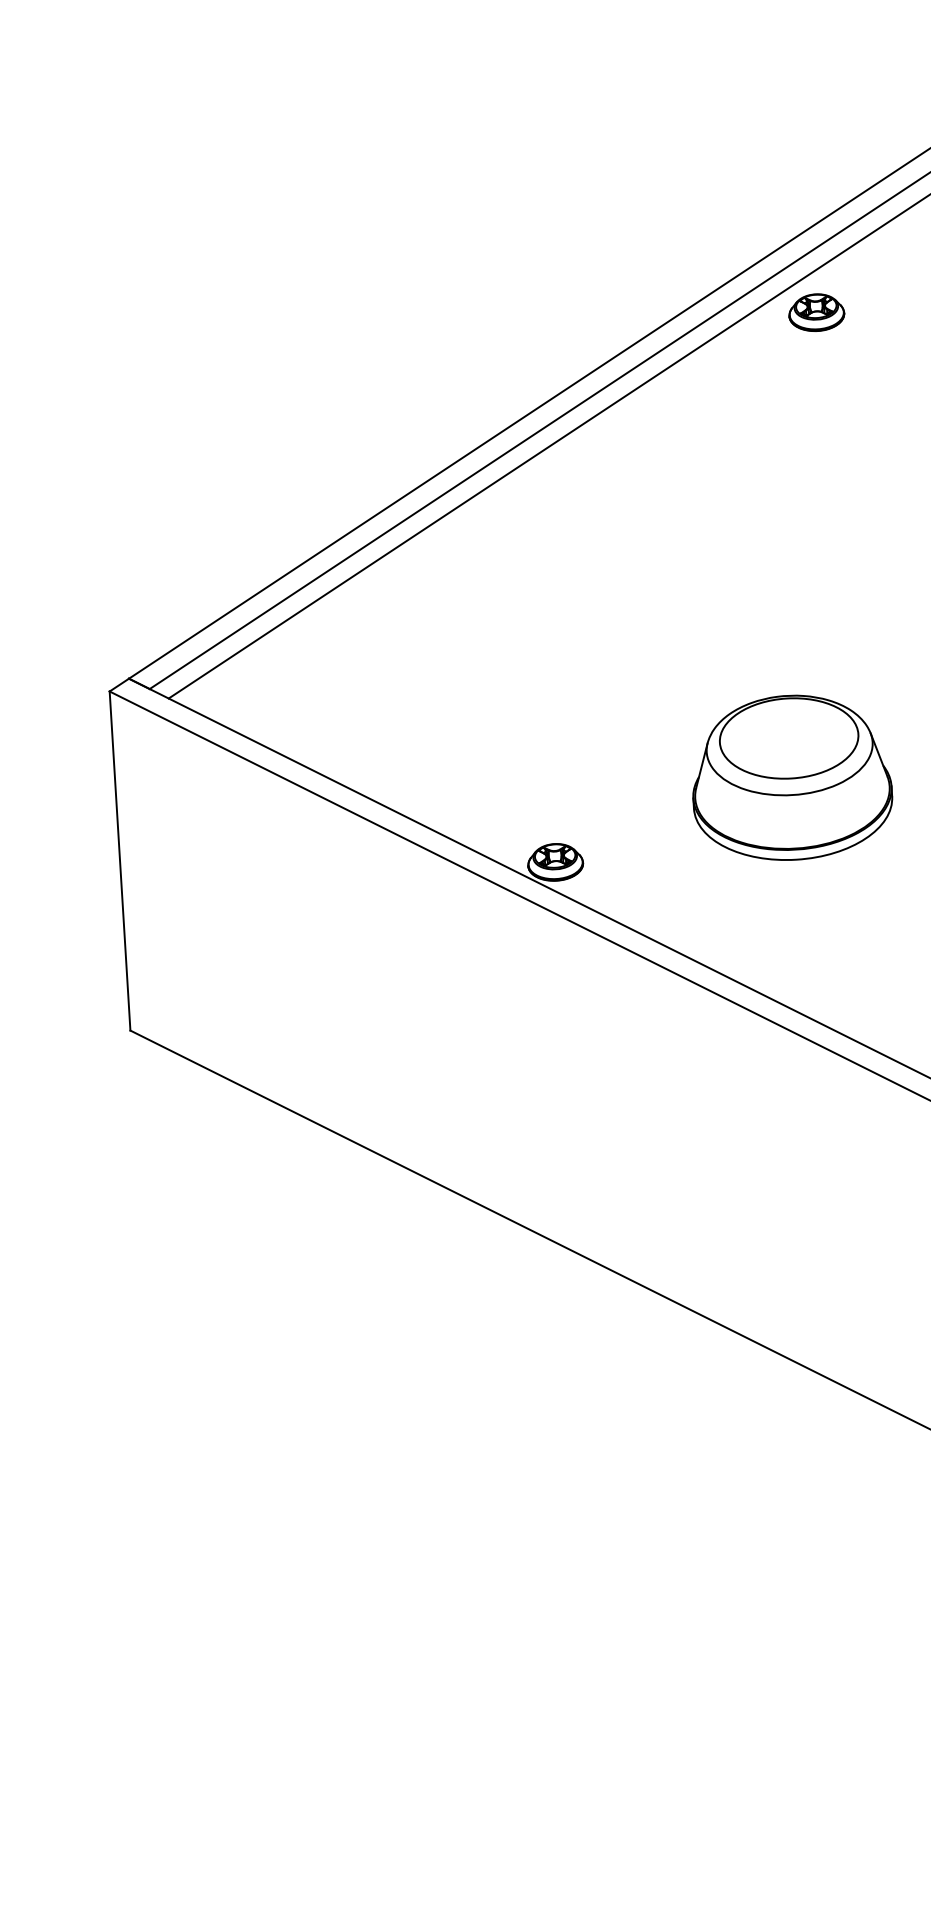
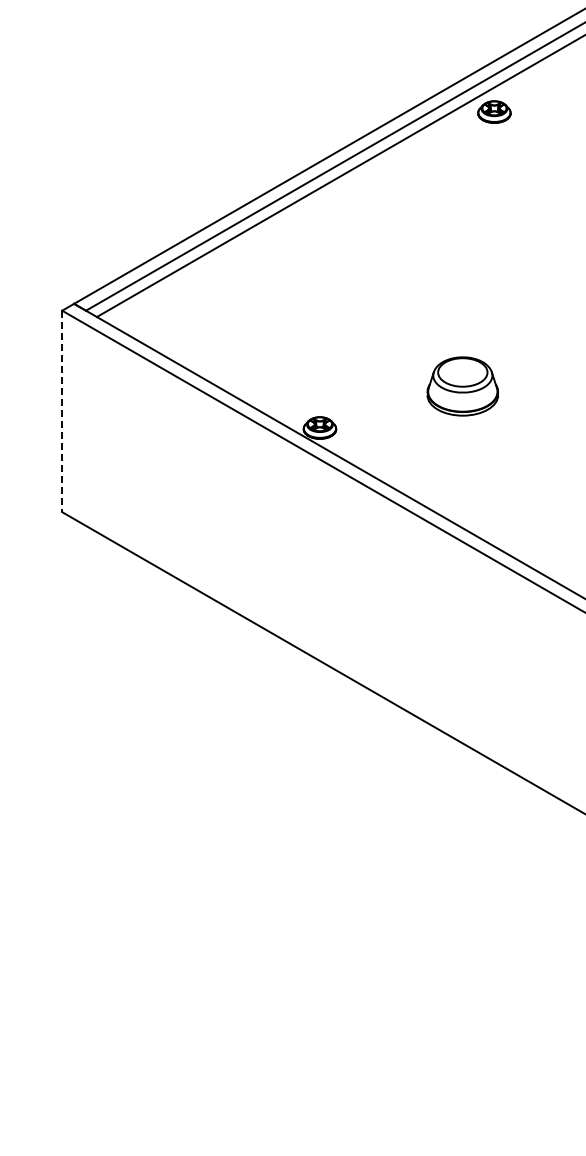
part: (791, 777) -> (462, 386), size x0.6
line: (120, 861) -> (62, 411), solid -> dashed

